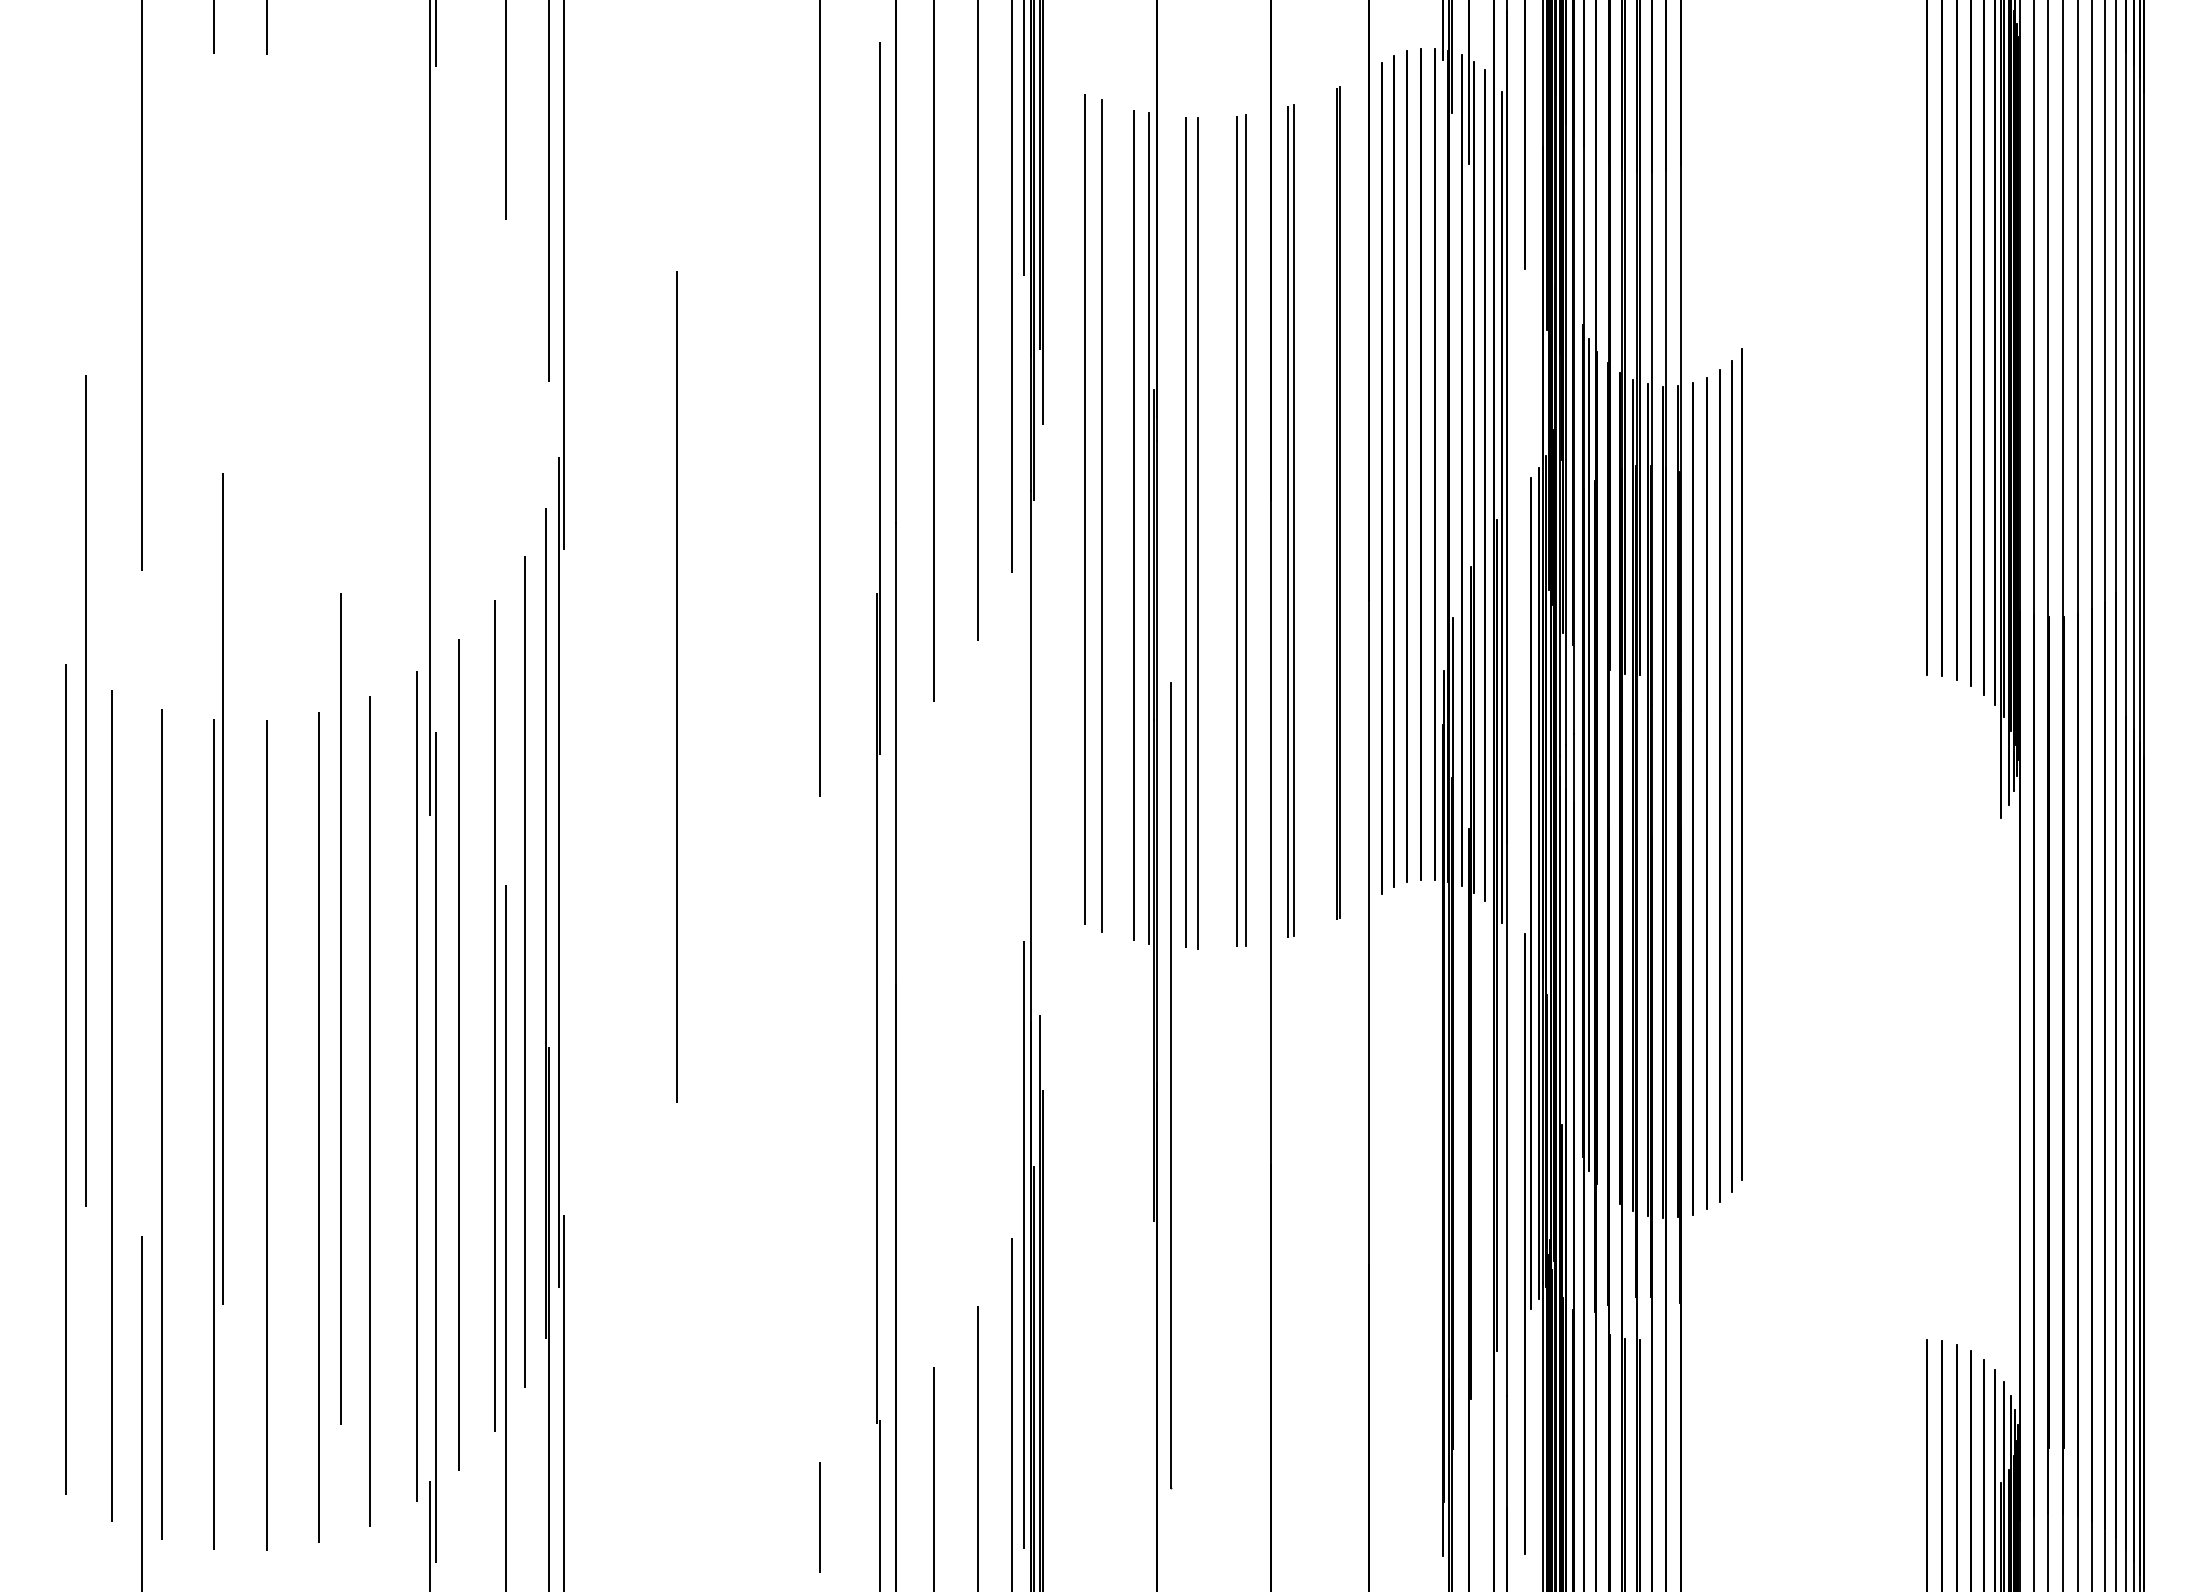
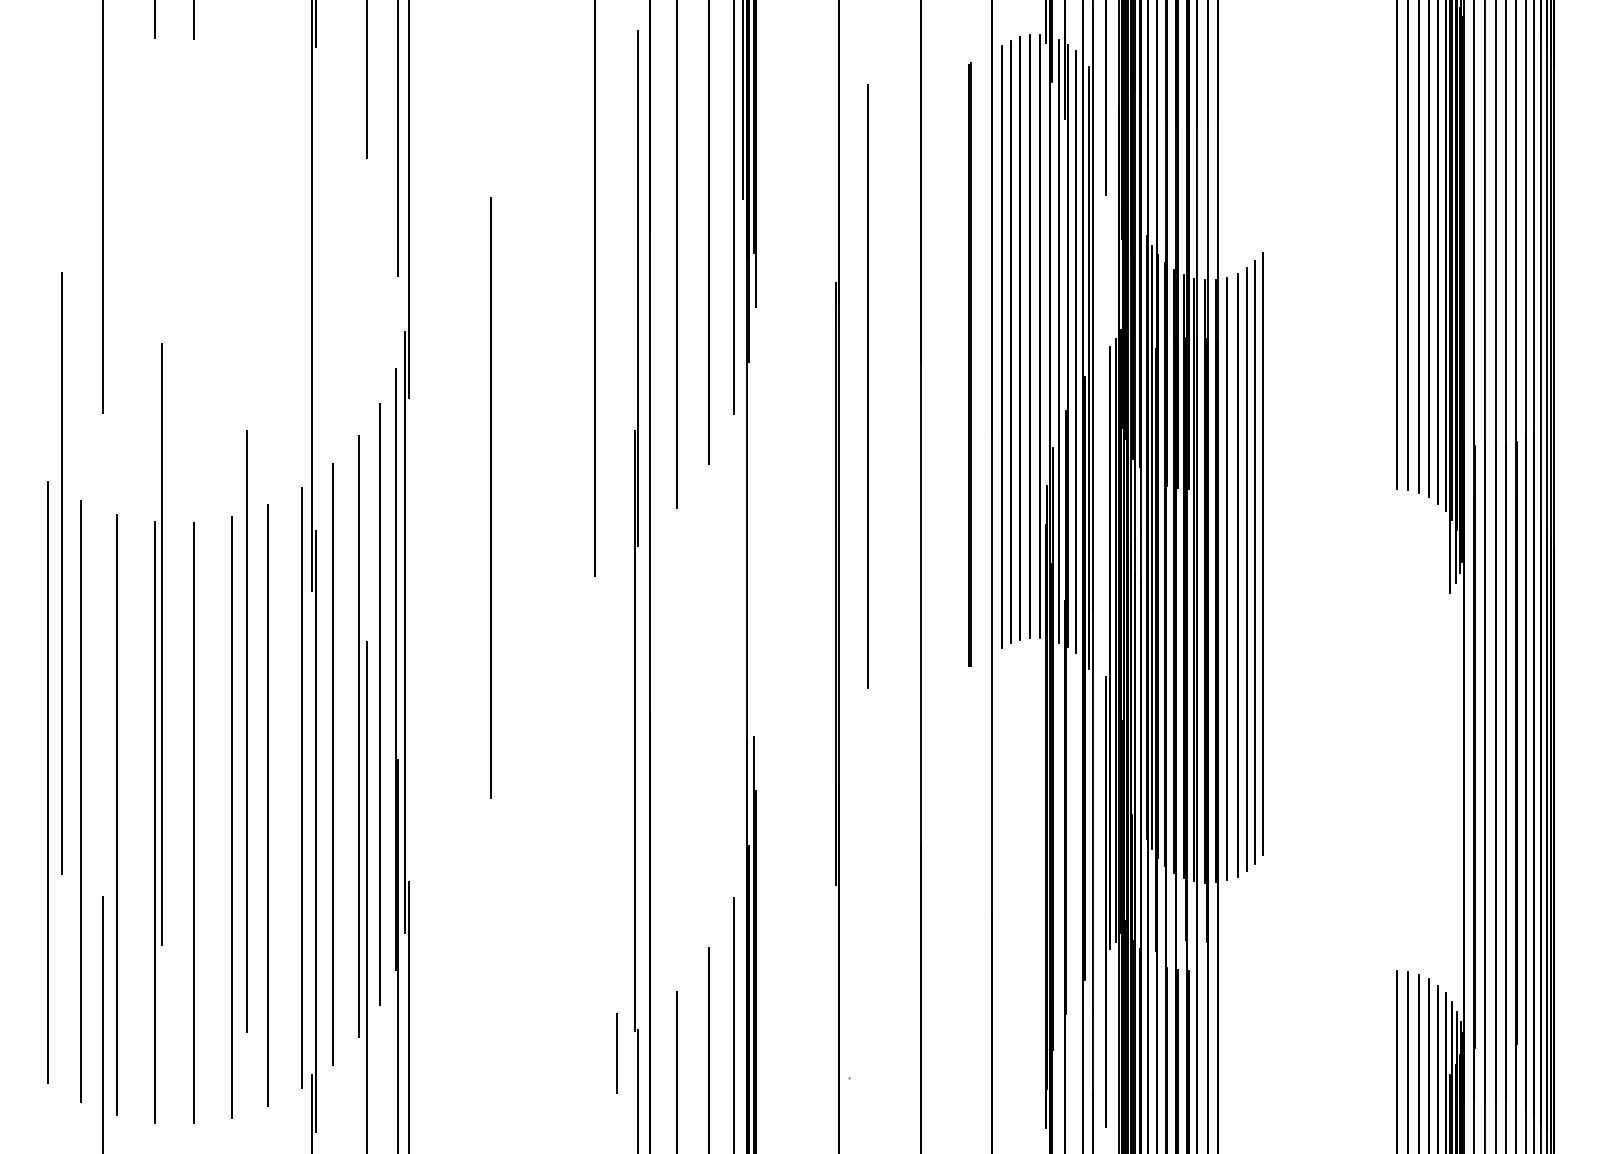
line: (1085, 509) -> (786, 369), removed
line: (1101, 515) -> (798, 373), removed
line: (1294, 519) -> (938, 376), removed
line: (1288, 521) -> (934, 378), removed
line: (1134, 524) -> (822, 380), removed
line: (1149, 527) -> (833, 382), removed
line: (1246, 529) -> (903, 383), removed
line: (1237, 531) -> (897, 385), removed
line: (1185, 532) -> (859, 386), removed
line: (1171, 1085) -> (849, 786), removed
line: (1024, 1244) -> (742, 902), removed
line: (819, 1517) -> (616, 1053), moved

